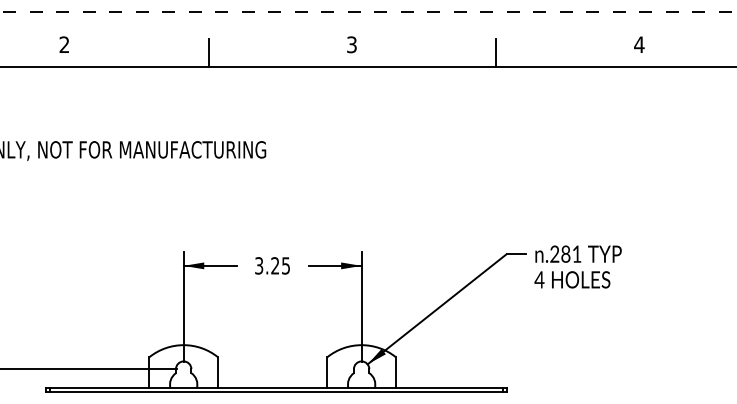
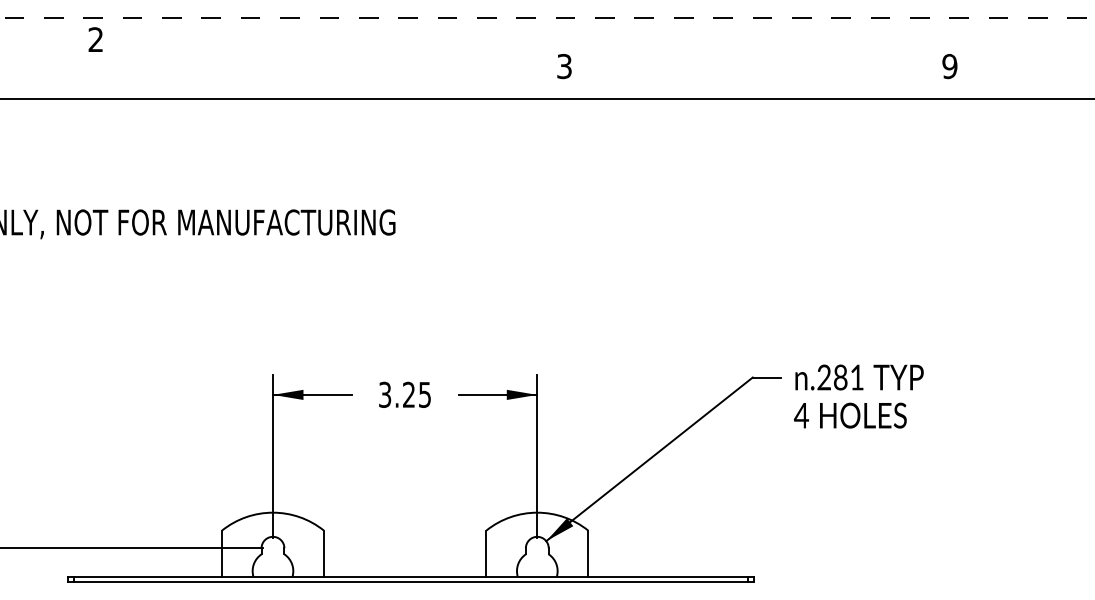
text: (63, 44) -> (94, 39), moved
text: (351, 44) -> (563, 66), moved
text: (639, 44) -> (950, 66), 4 -> 9
line: (208, 52) -> (309, 77), removed
line: (496, 52) -> (737, 77), removed

